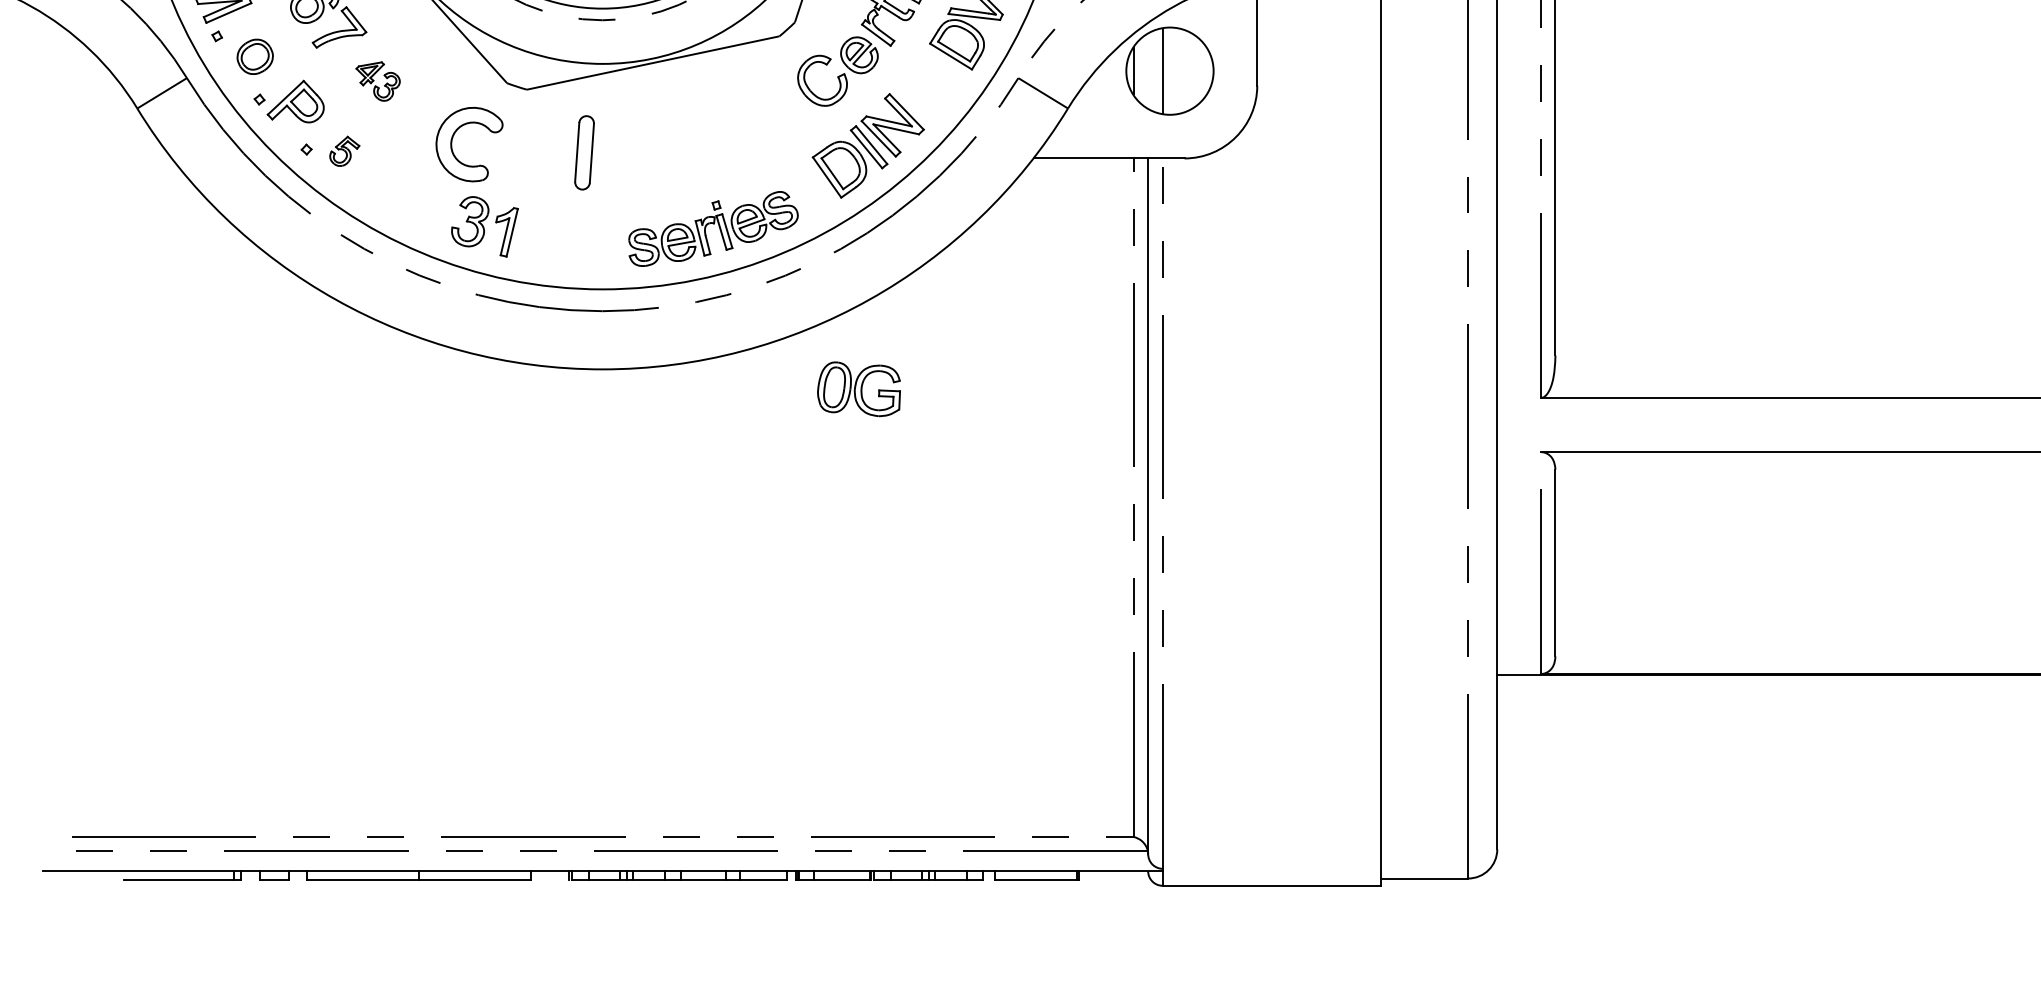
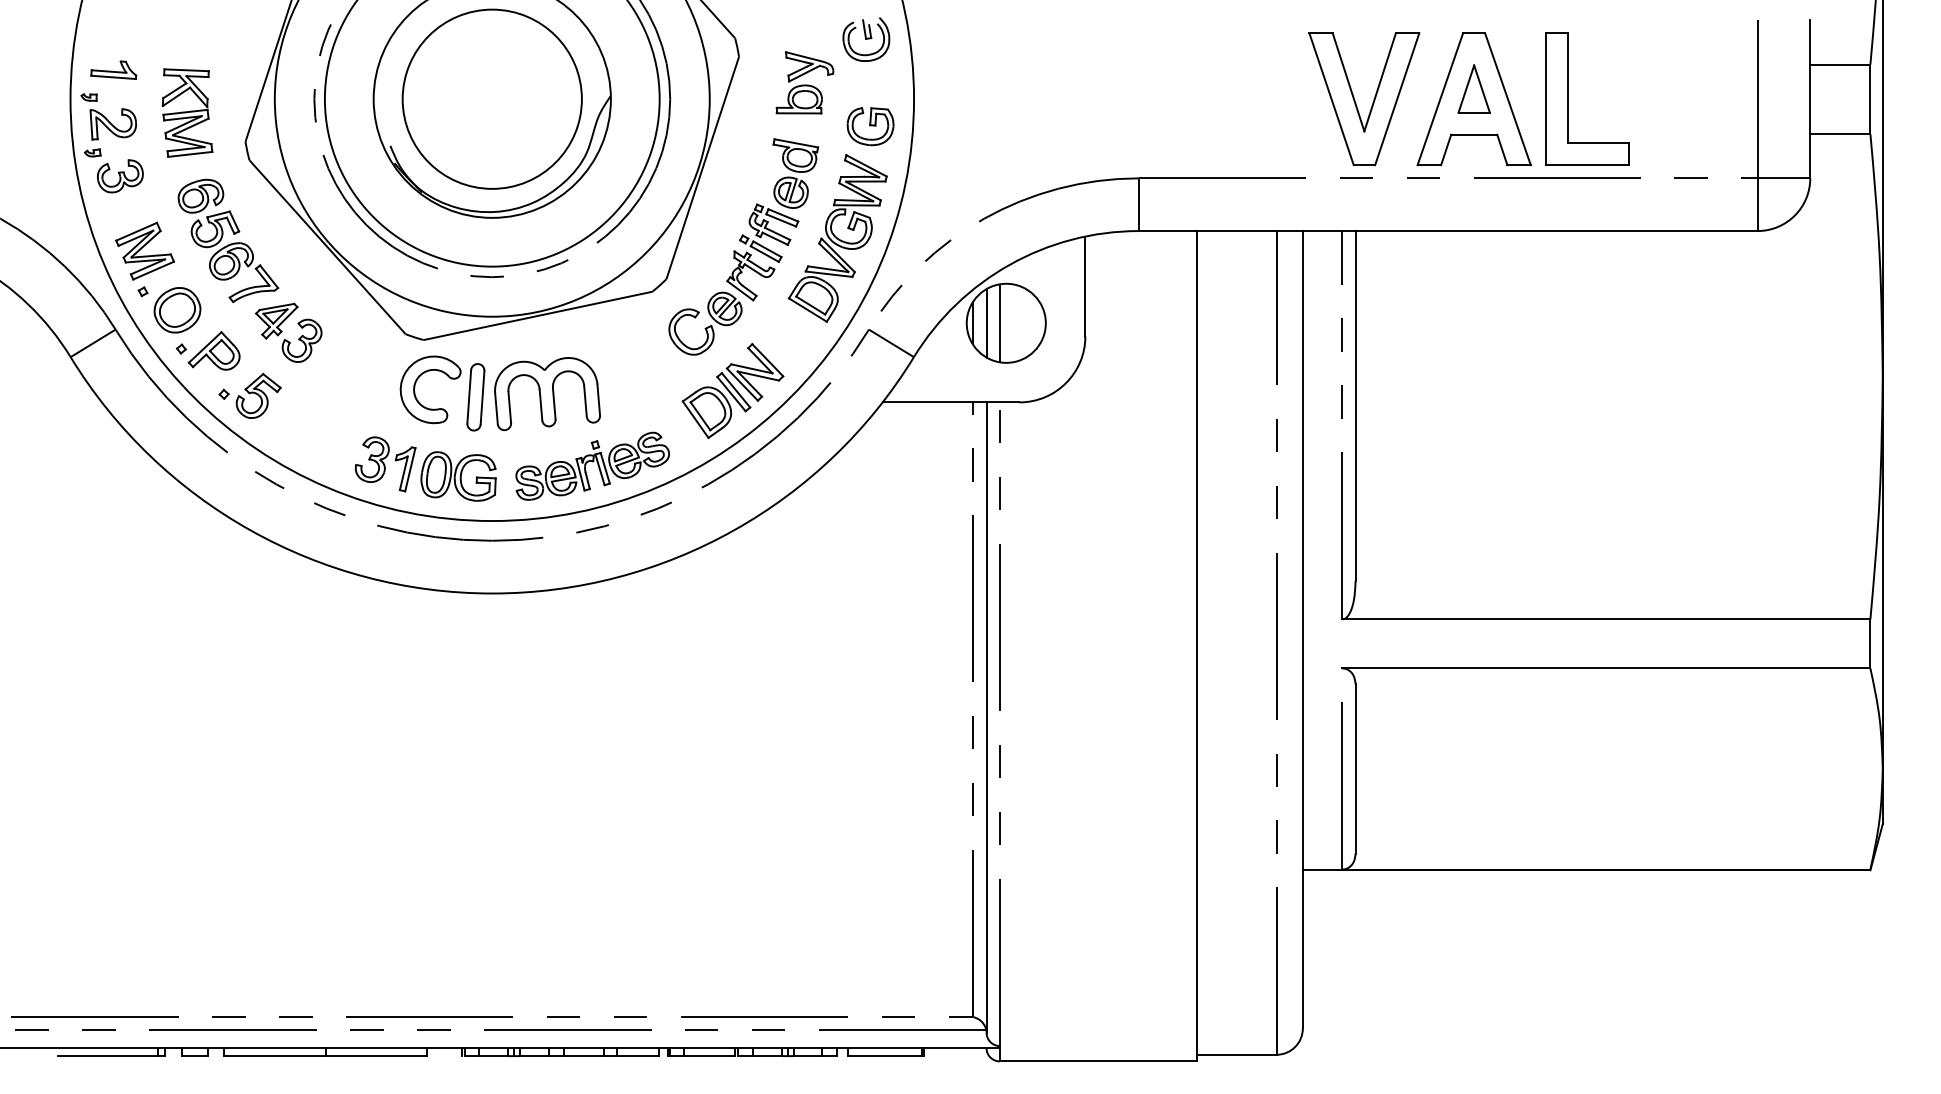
part: (255, 57) -> (177, 310), size x1.43
line: (1148, 71) -> (986, 323), added
part: (377, 81) -> (288, 332), size x1.67
part: (452, 142) -> (415, 387), moved
part: (663, 149) -> (547, 394), added
part: (344, 150) -> (258, 395), size x1.67
part: (858, 389) -> (458, 476), moved

